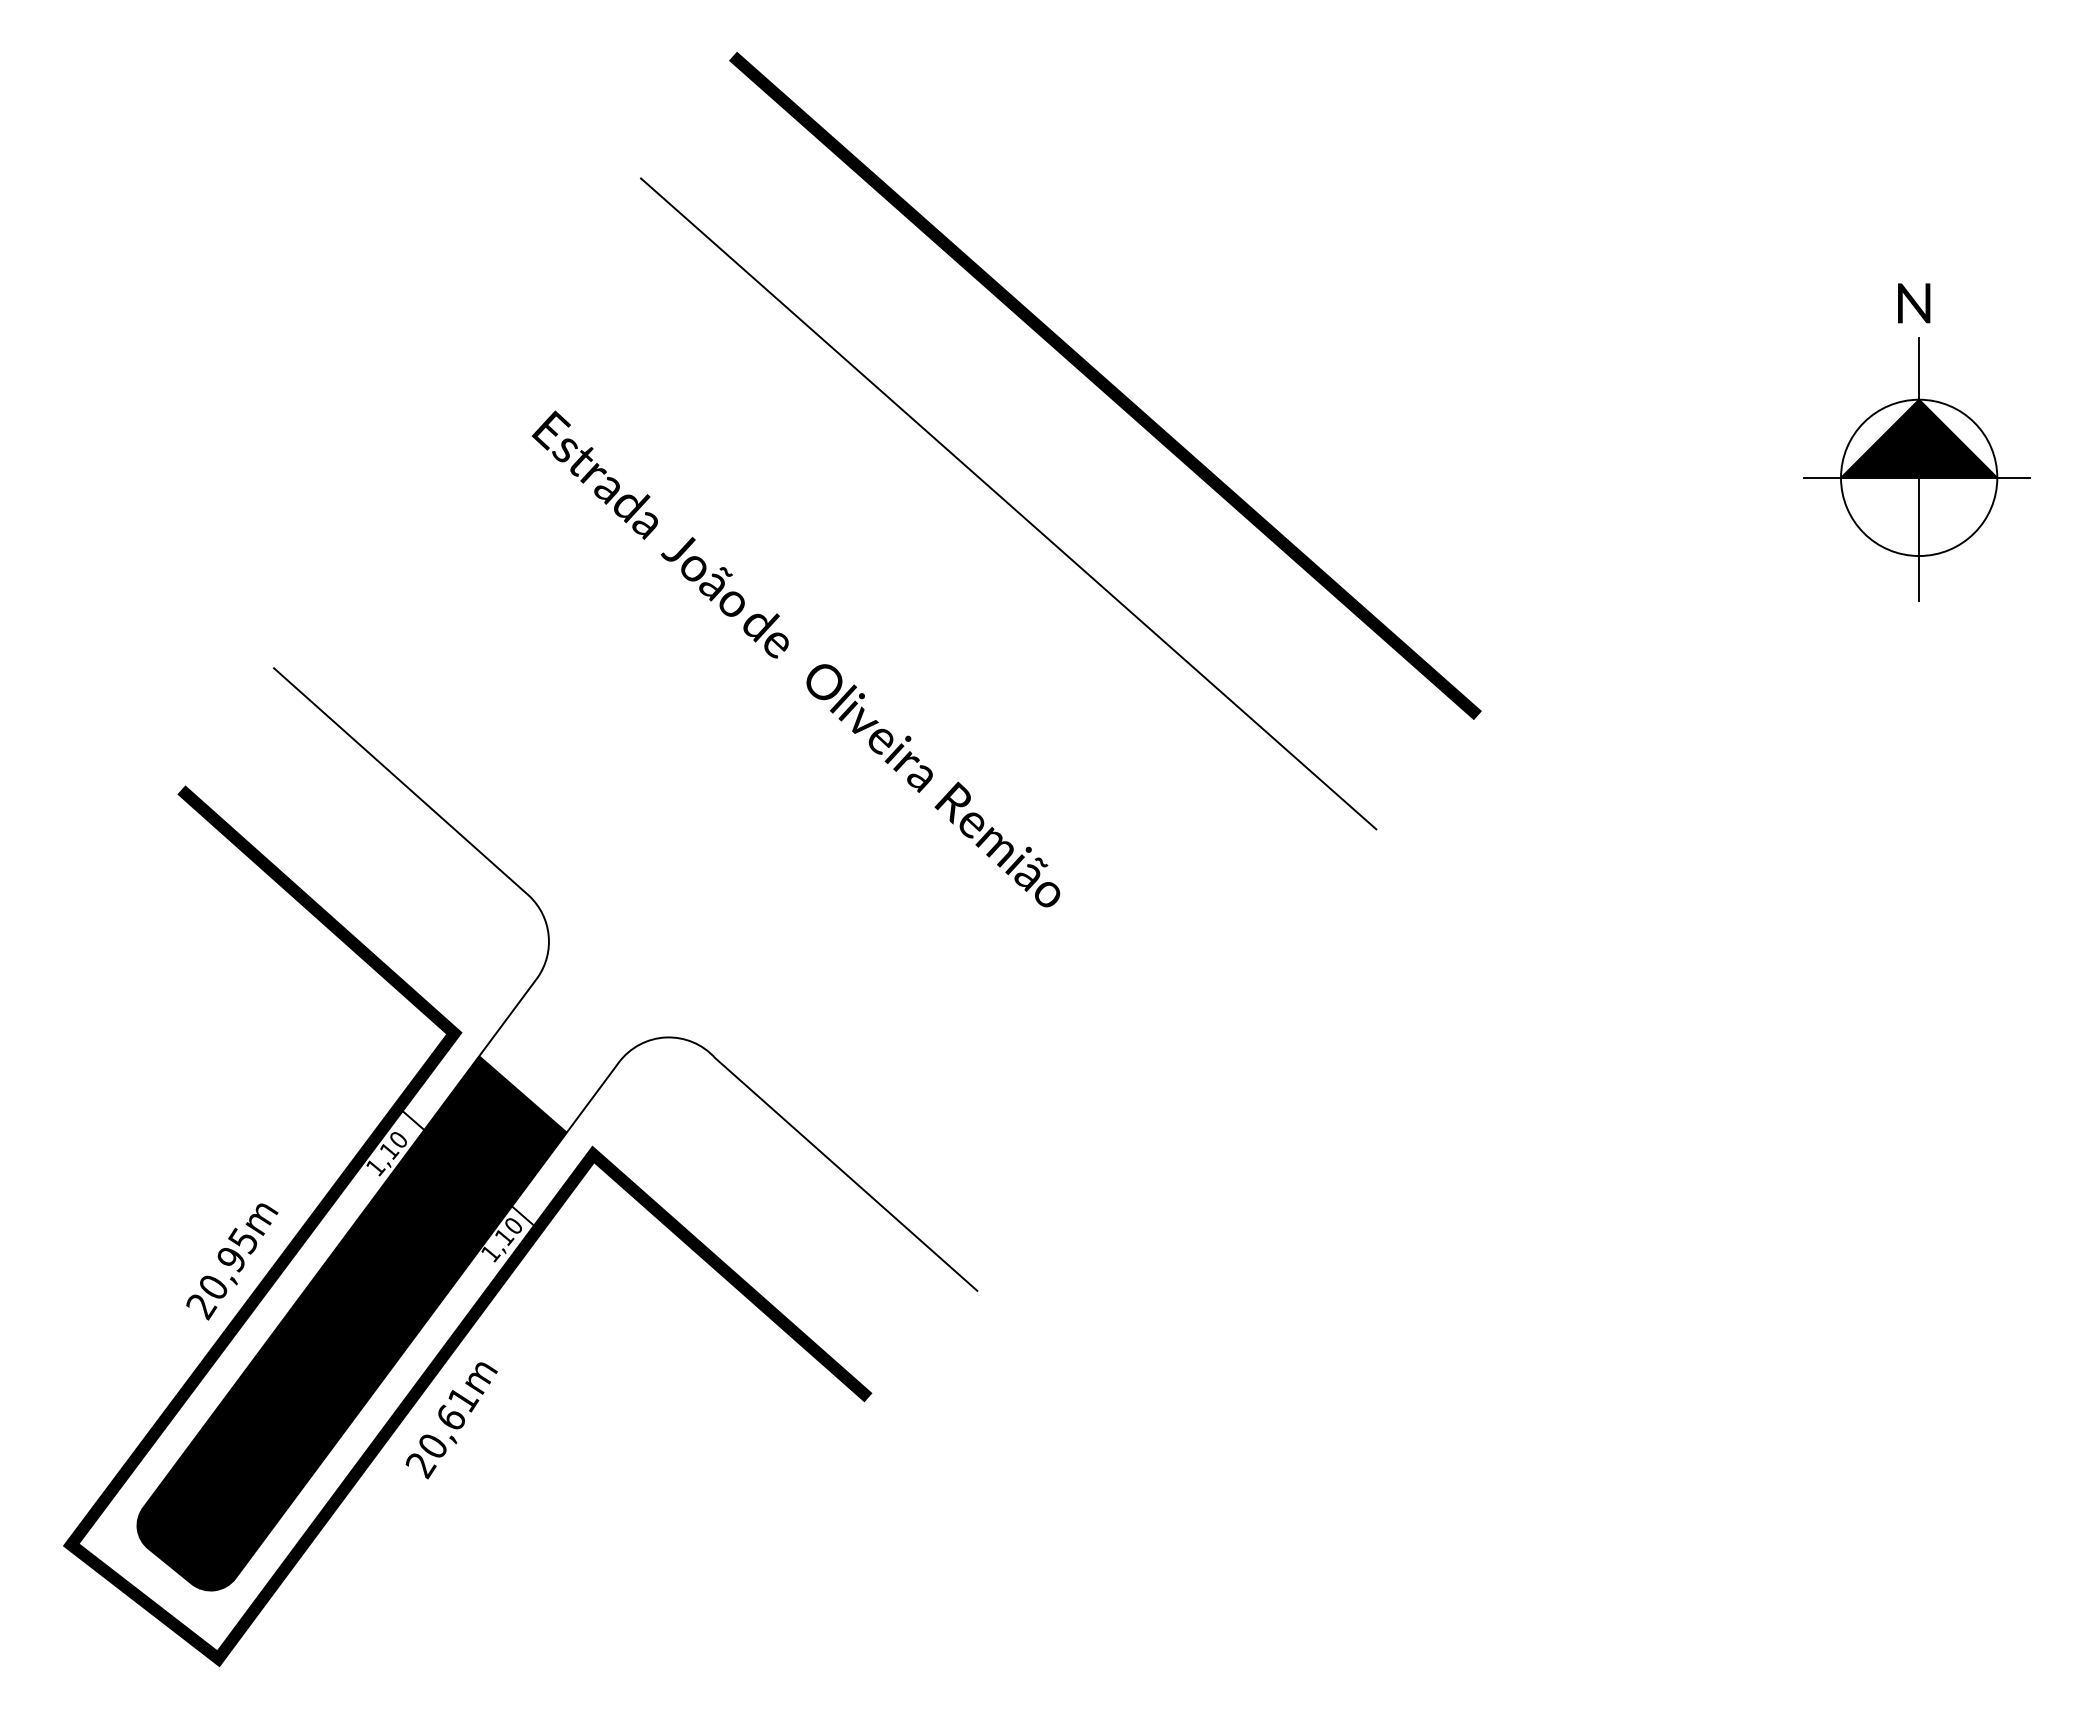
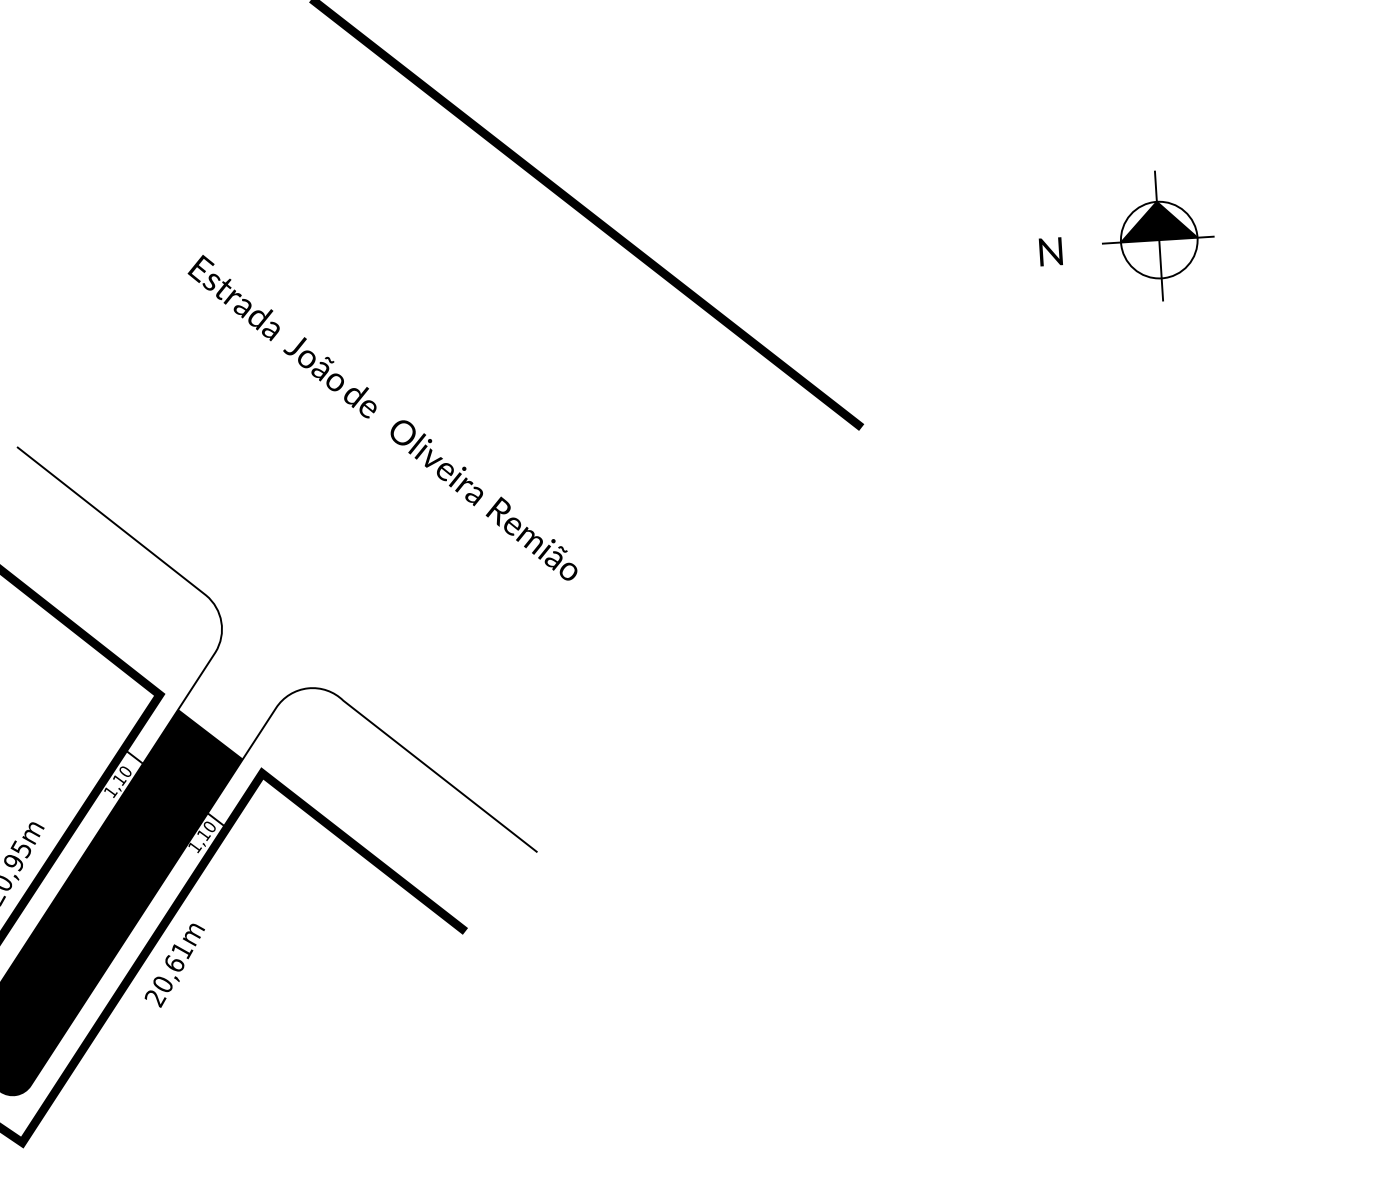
text: (1914, 303) -> (1051, 251), moved
part: (1916, 469) -> (1157, 236), size x0.7
line: (1008, 503) -> (524, 299), removed

